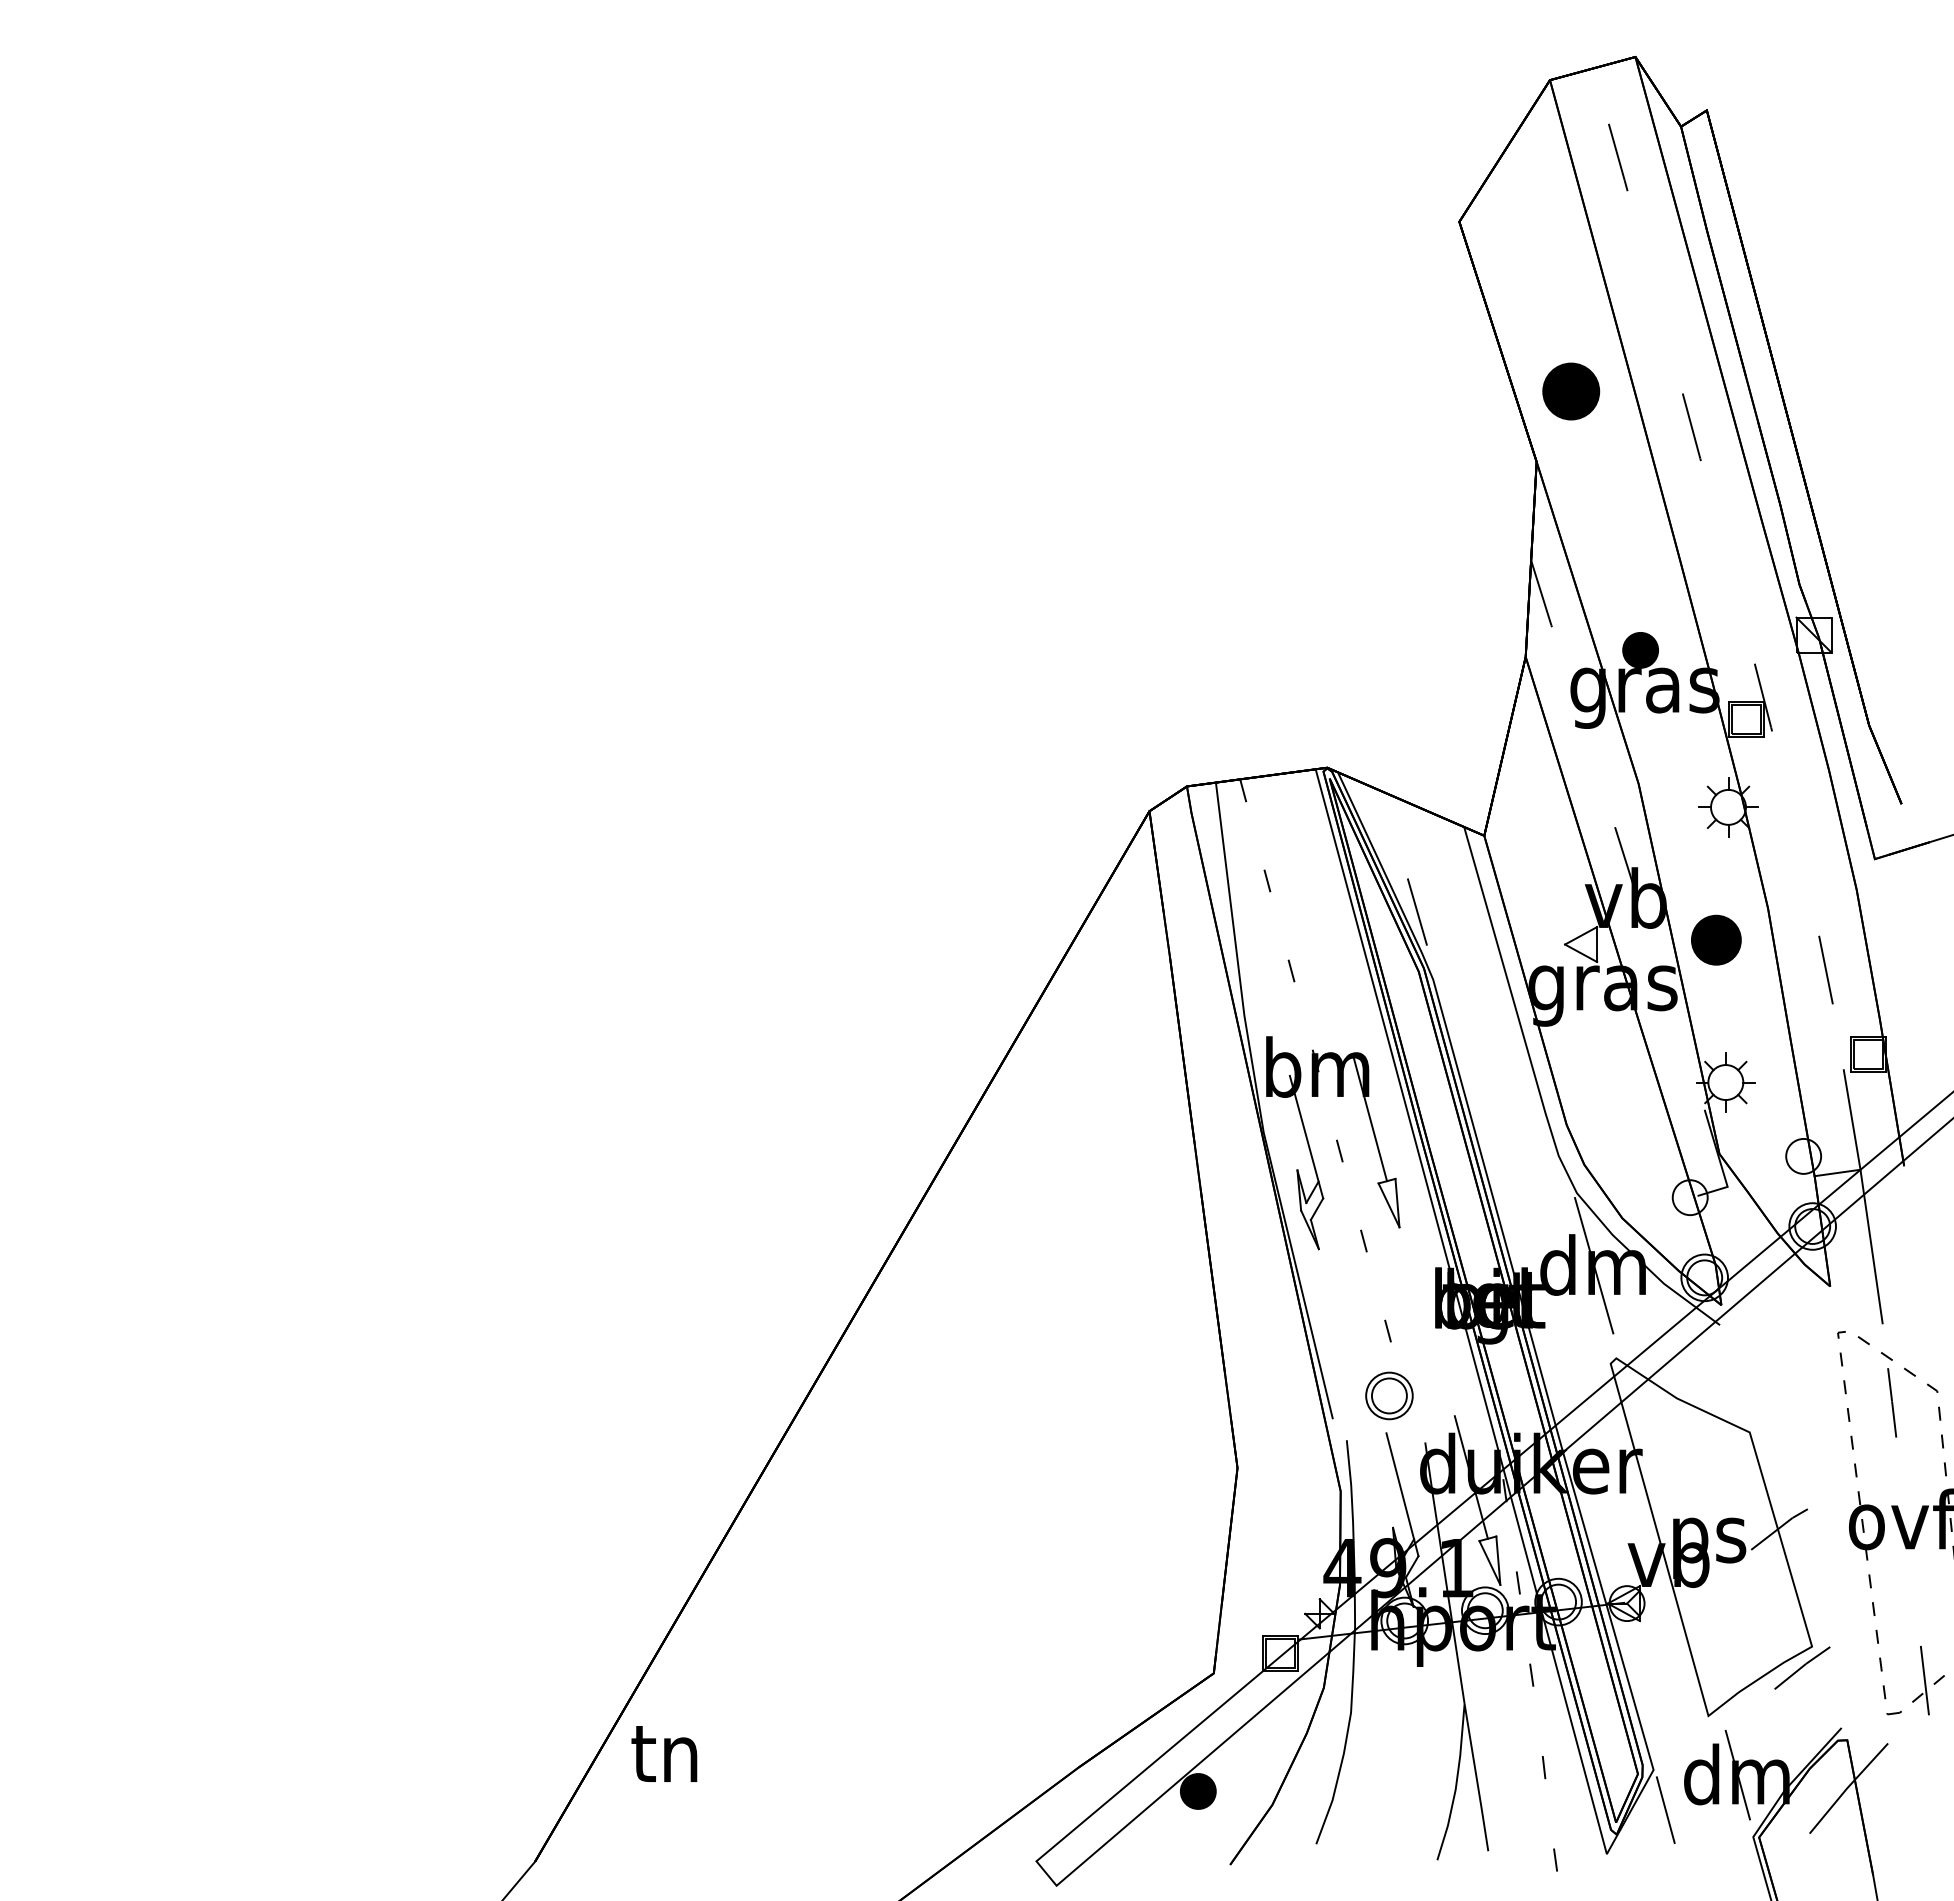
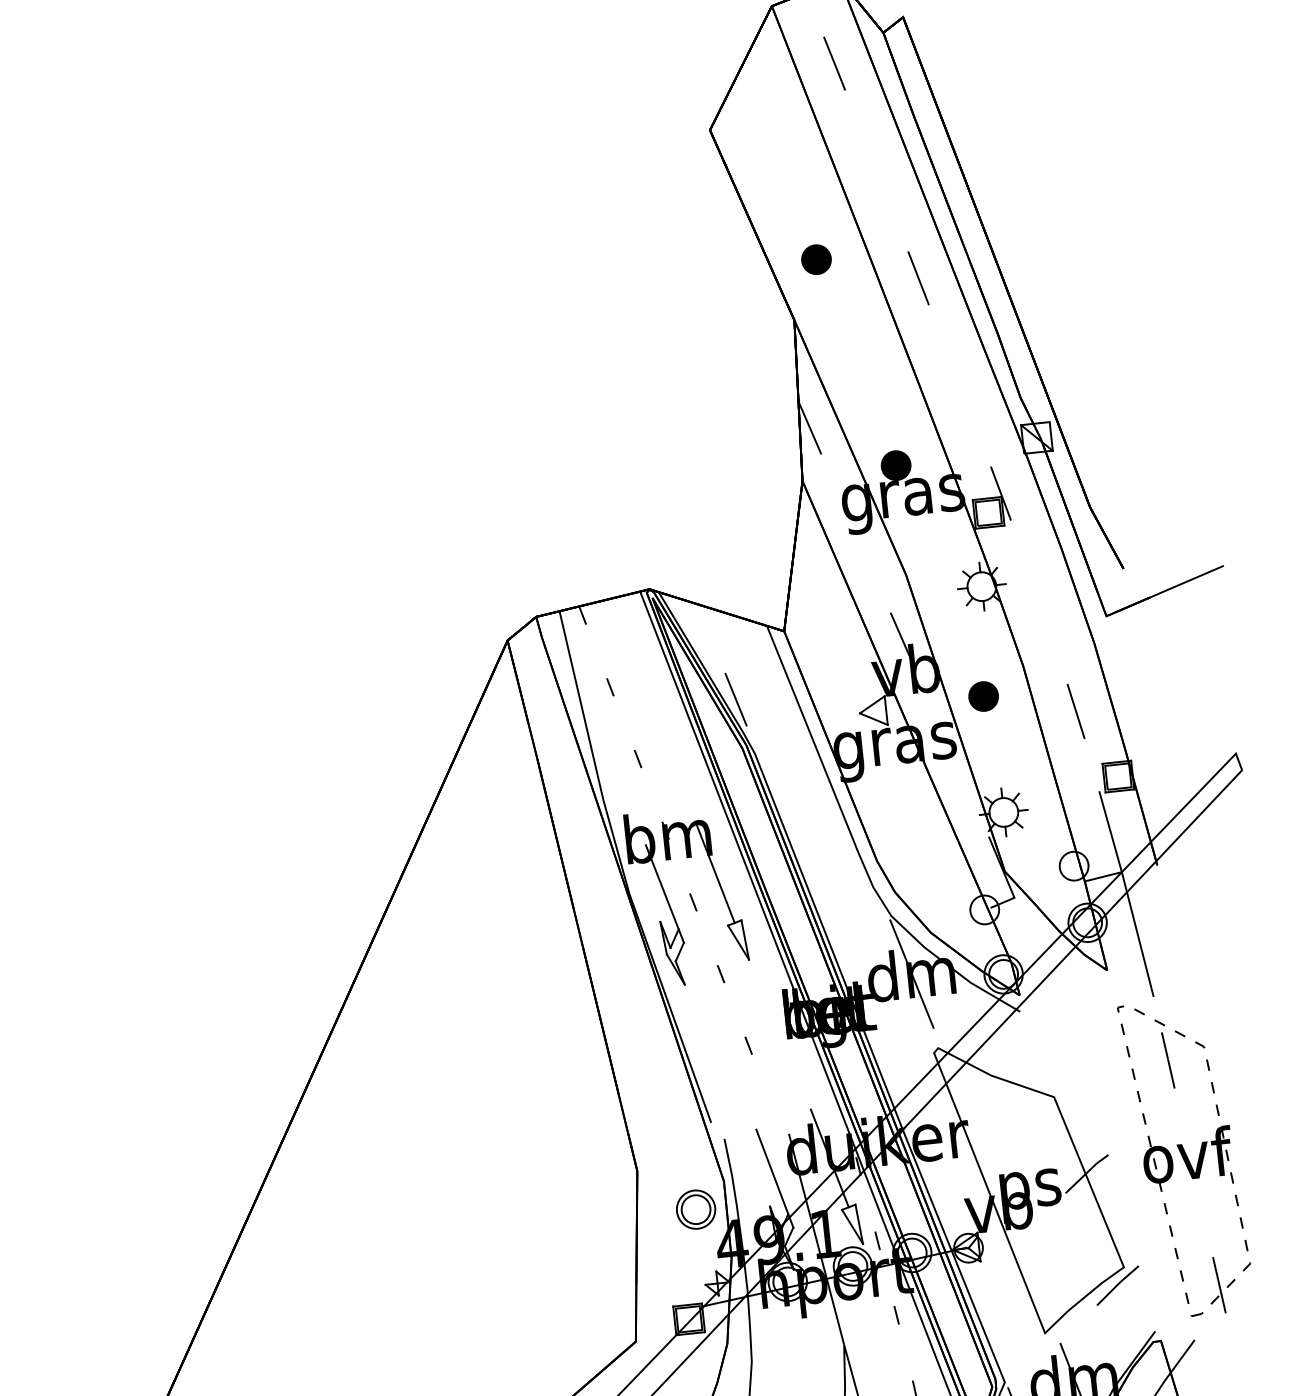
part: (1570, 391) -> (815, 259), size x0.62
part: (1716, 939) -> (983, 696), size x0.71
part: (1389, 1395) -> (696, 1209), moved

